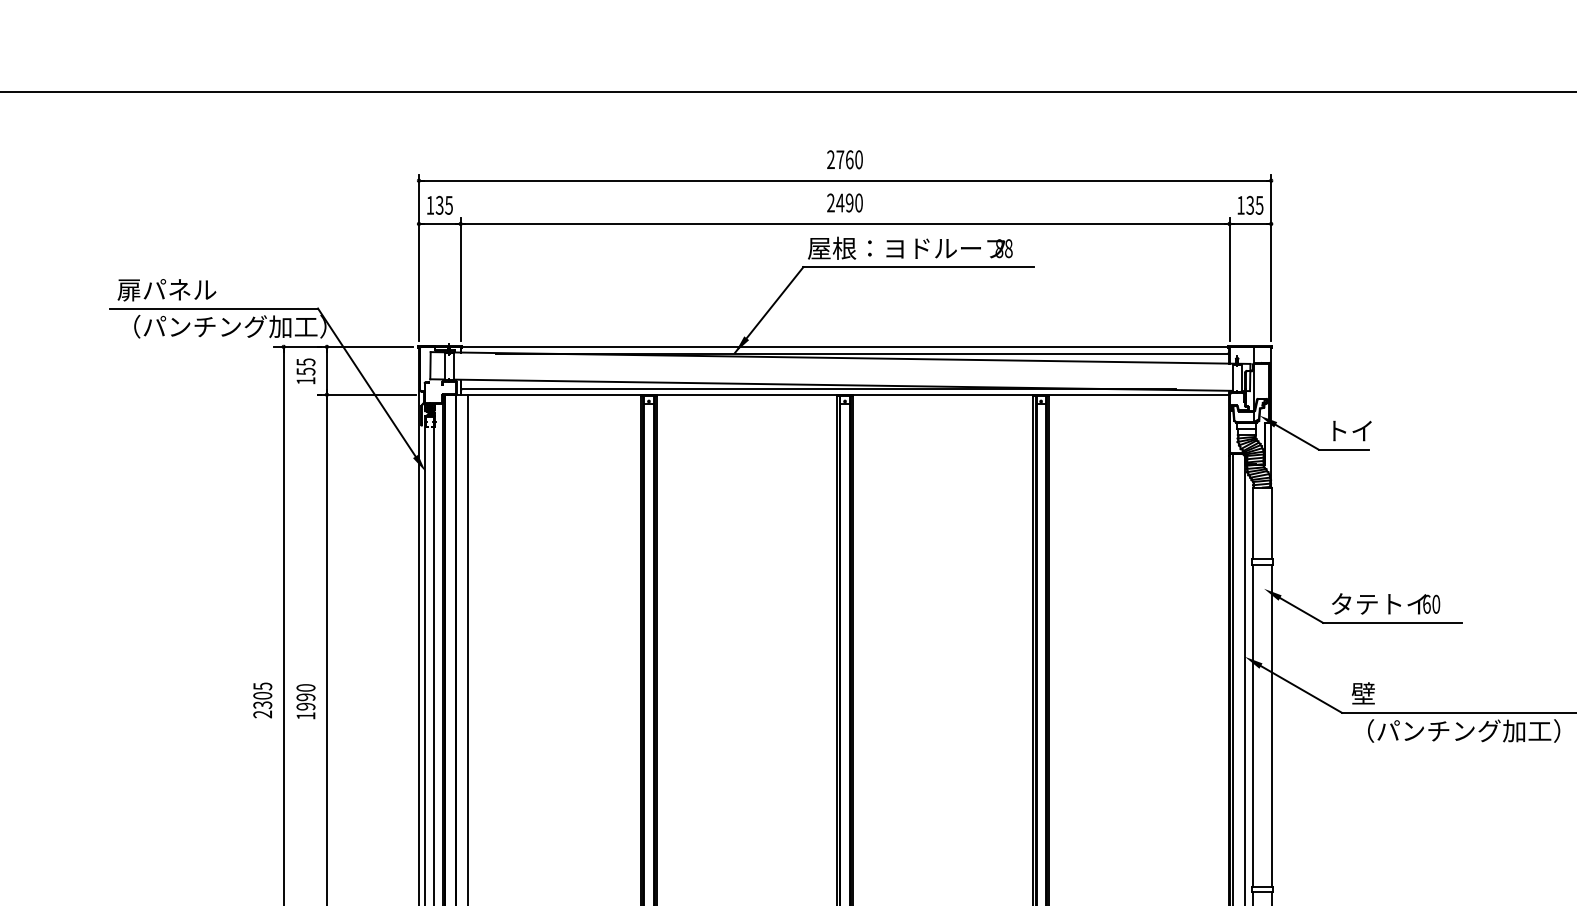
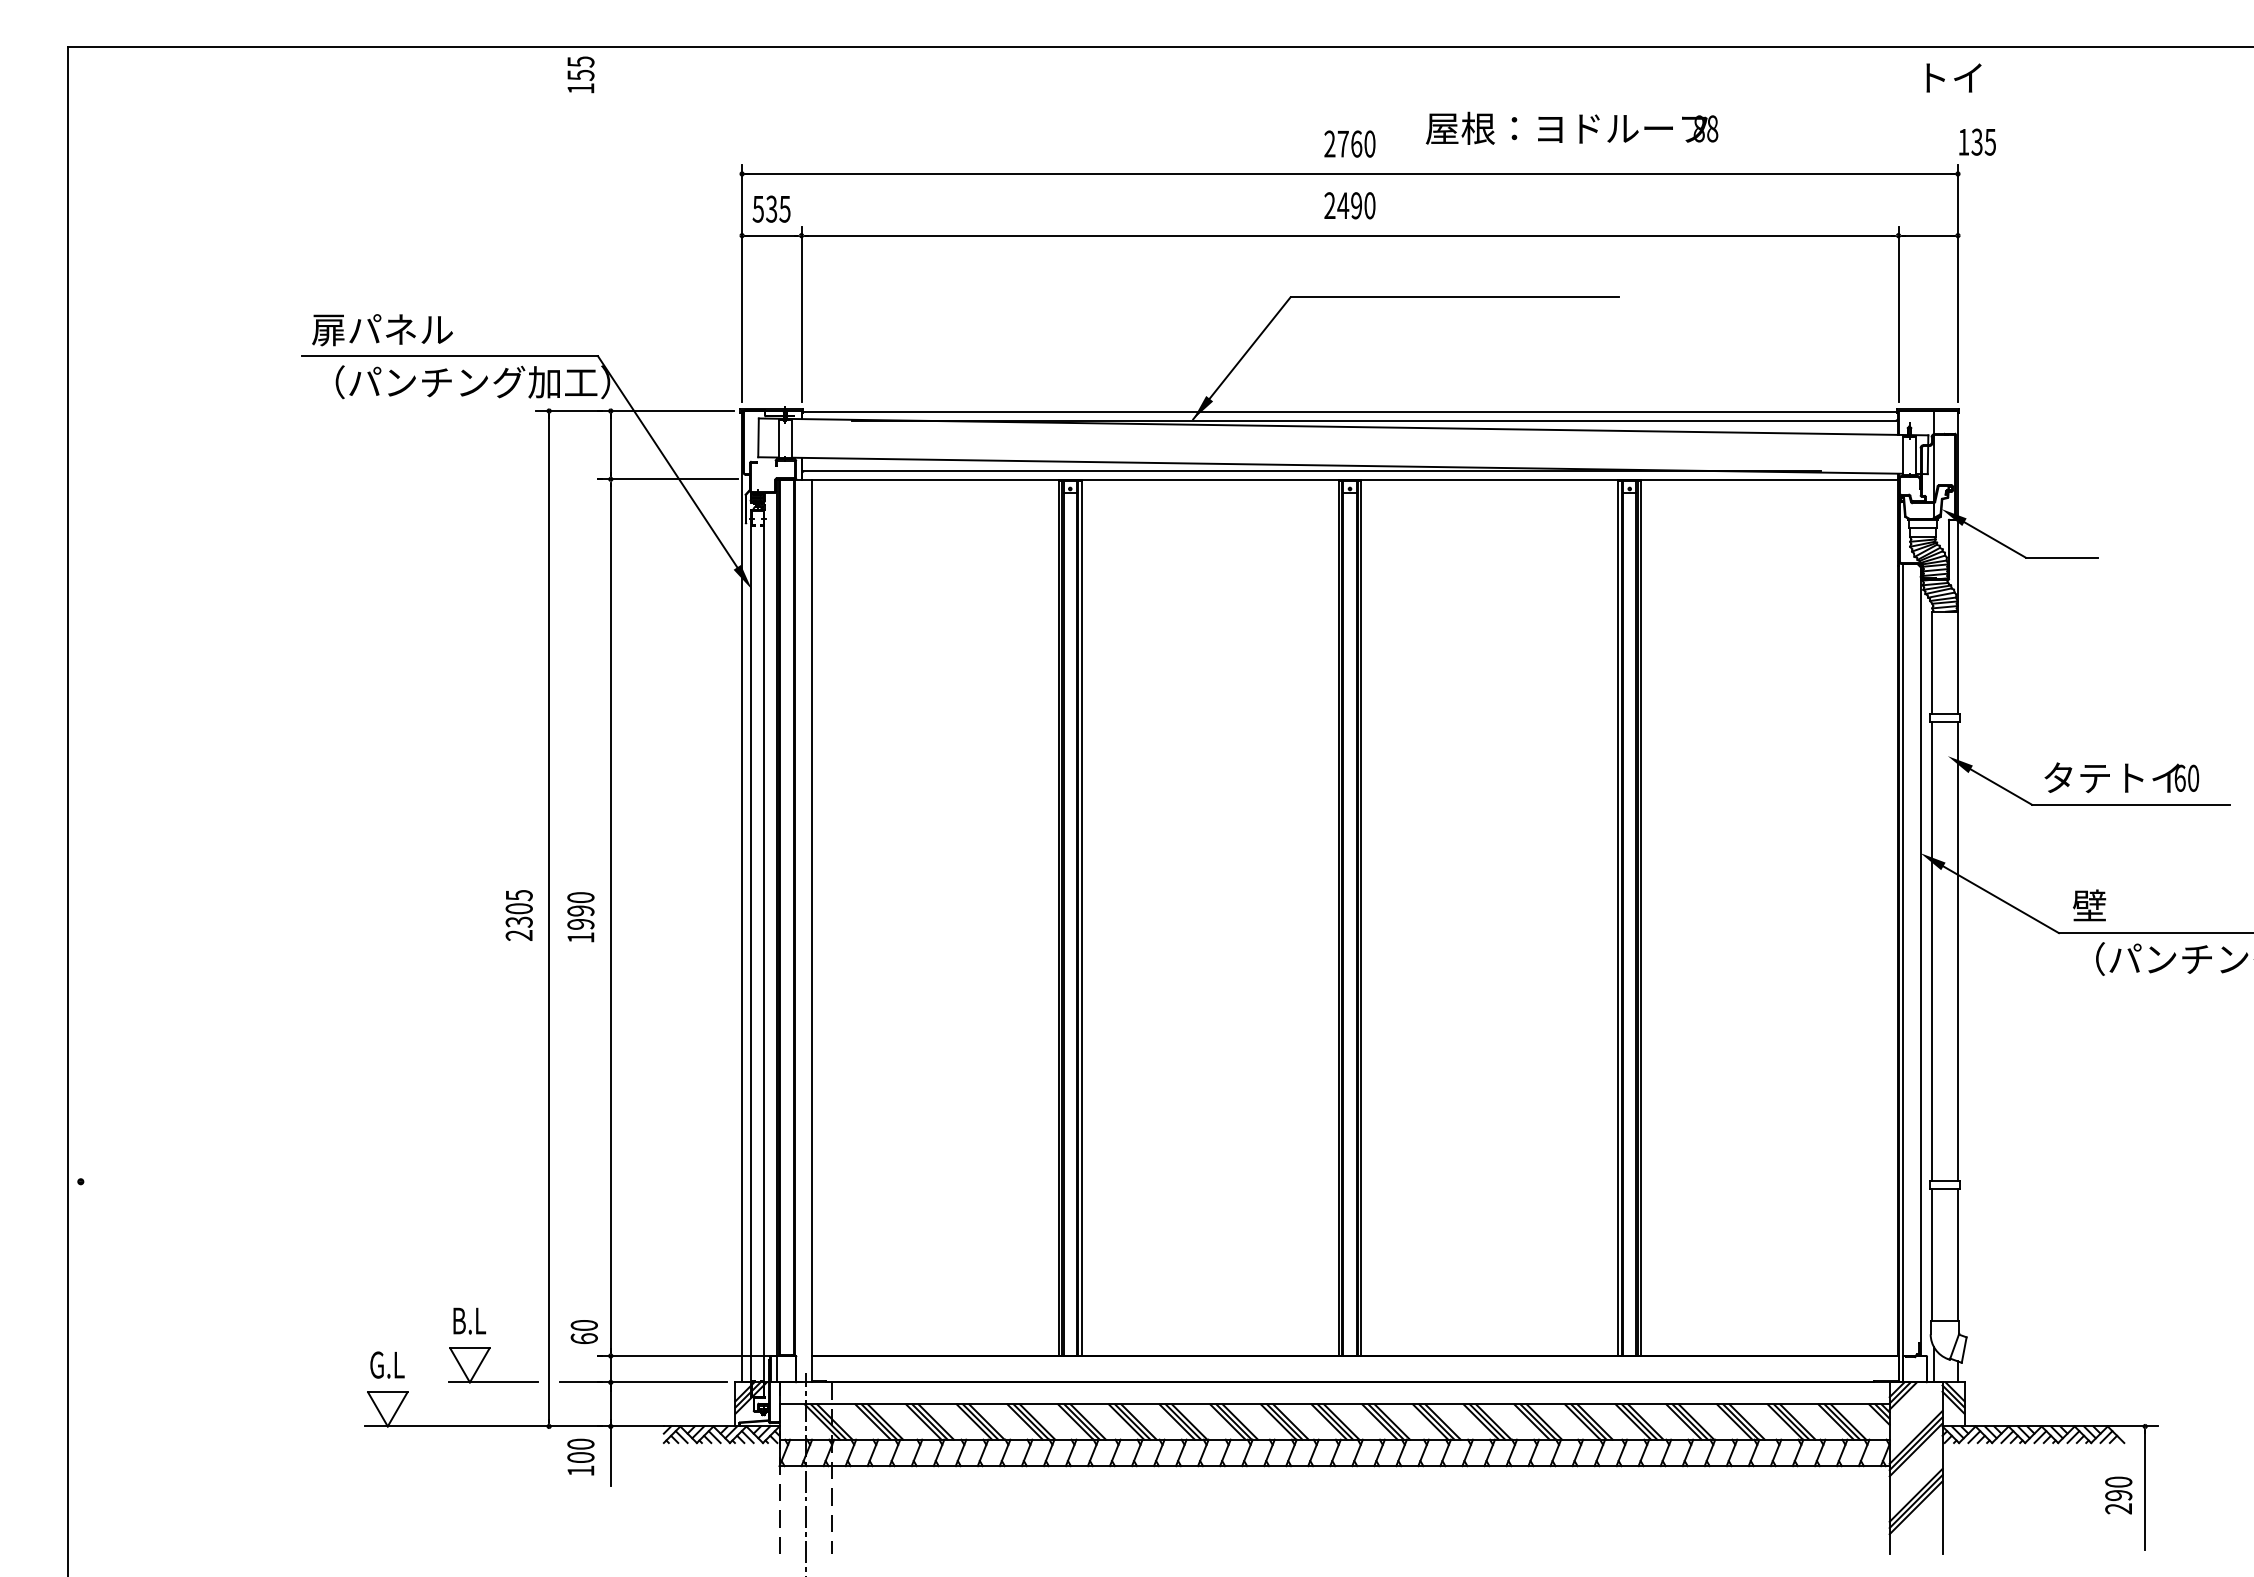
text: (1250, 204) -> (1977, 141), moved
text: (429, 205) -> (757, 209), 135 -> 535
text: (909, 247) -> (1571, 127), moved
text: (305, 371) -> (580, 74), moved
text: (1352, 430) -> (1953, 77), moved

